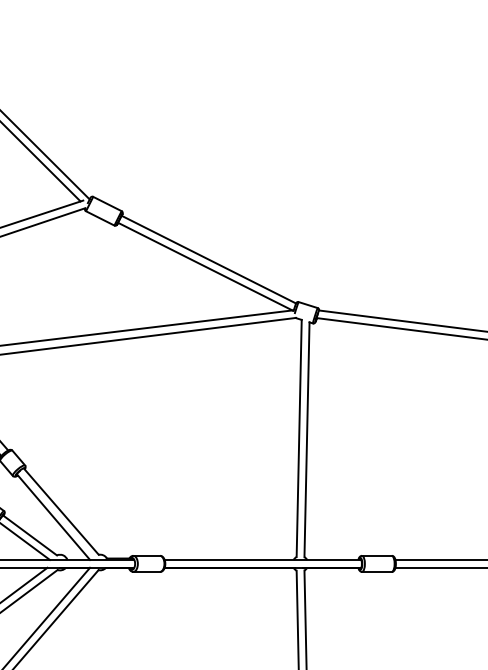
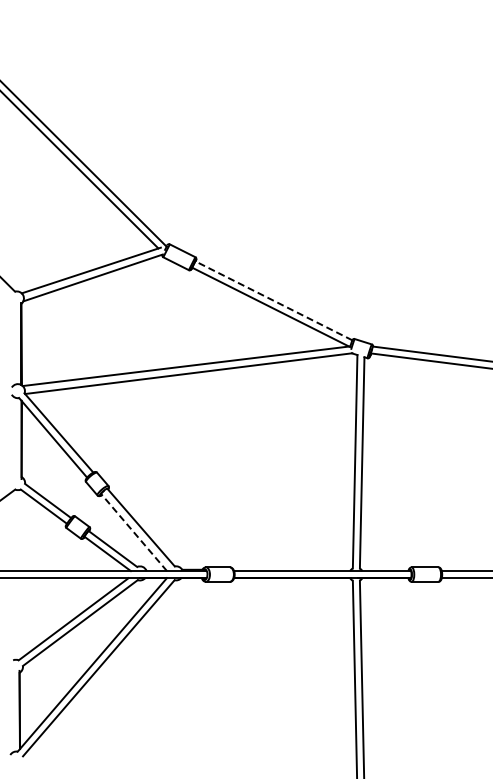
line: (208, 259) -> (273, 300), solid -> dashed
line: (53, 517) -> (134, 532), solid -> dashed

